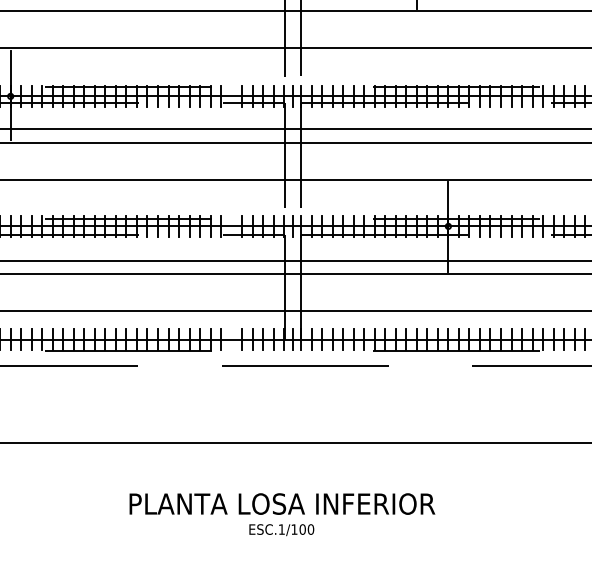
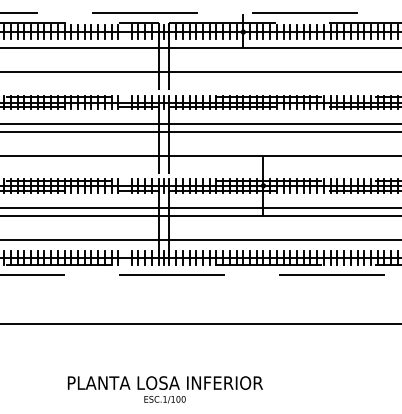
text: (282, 514) -> (165, 389), moved

